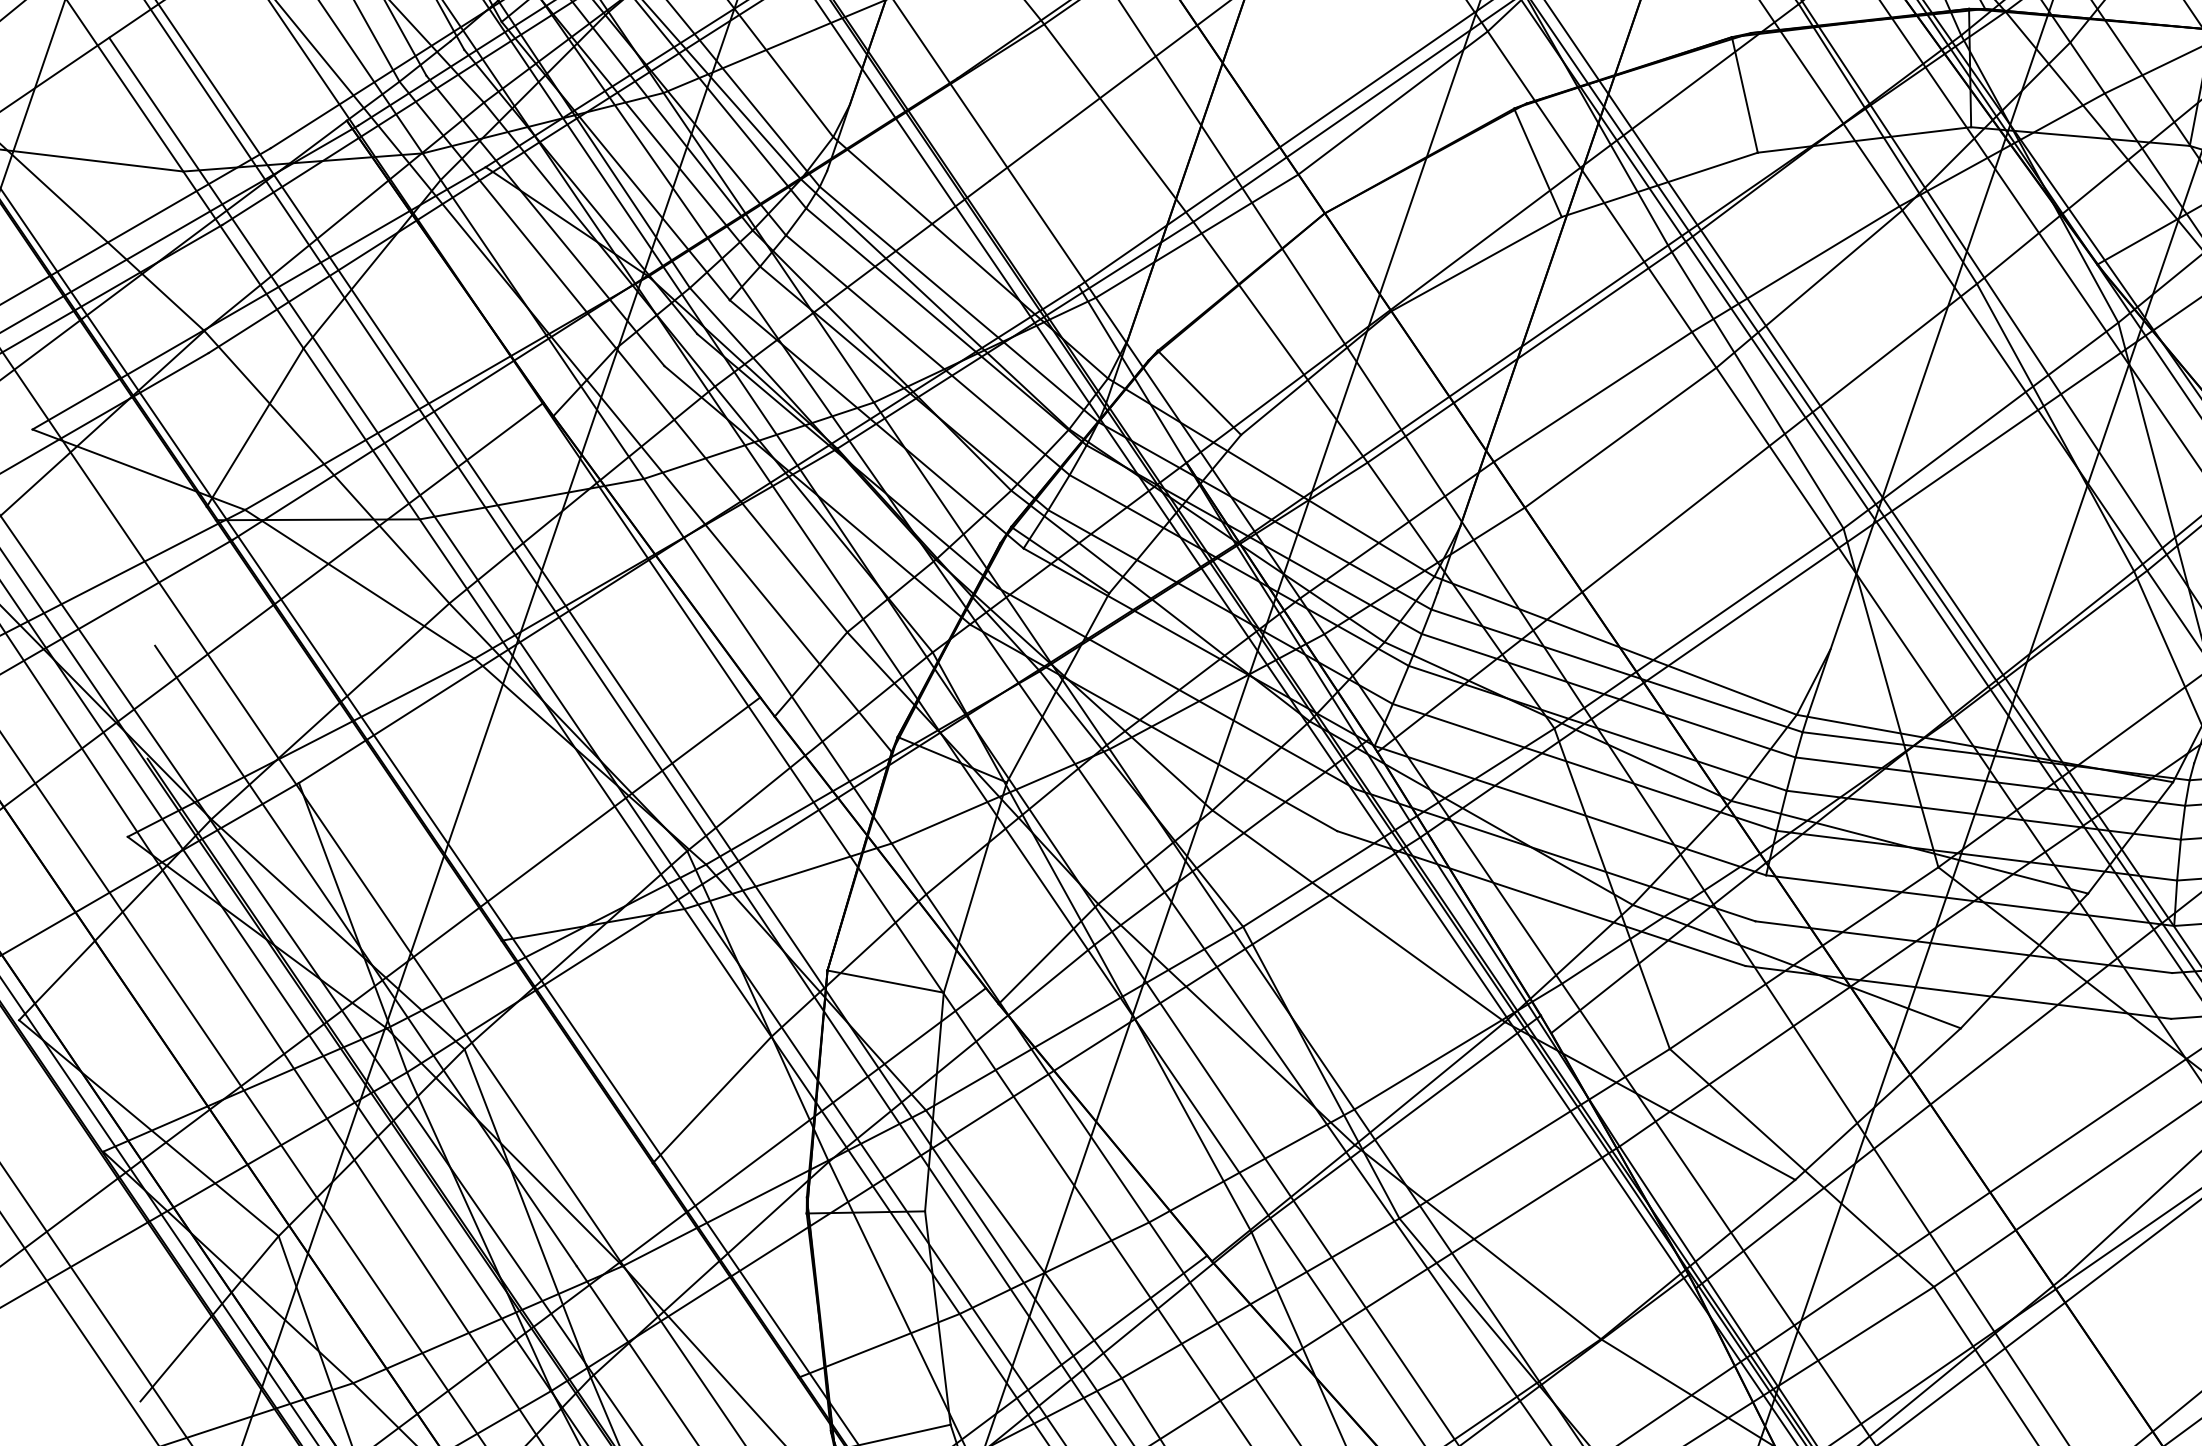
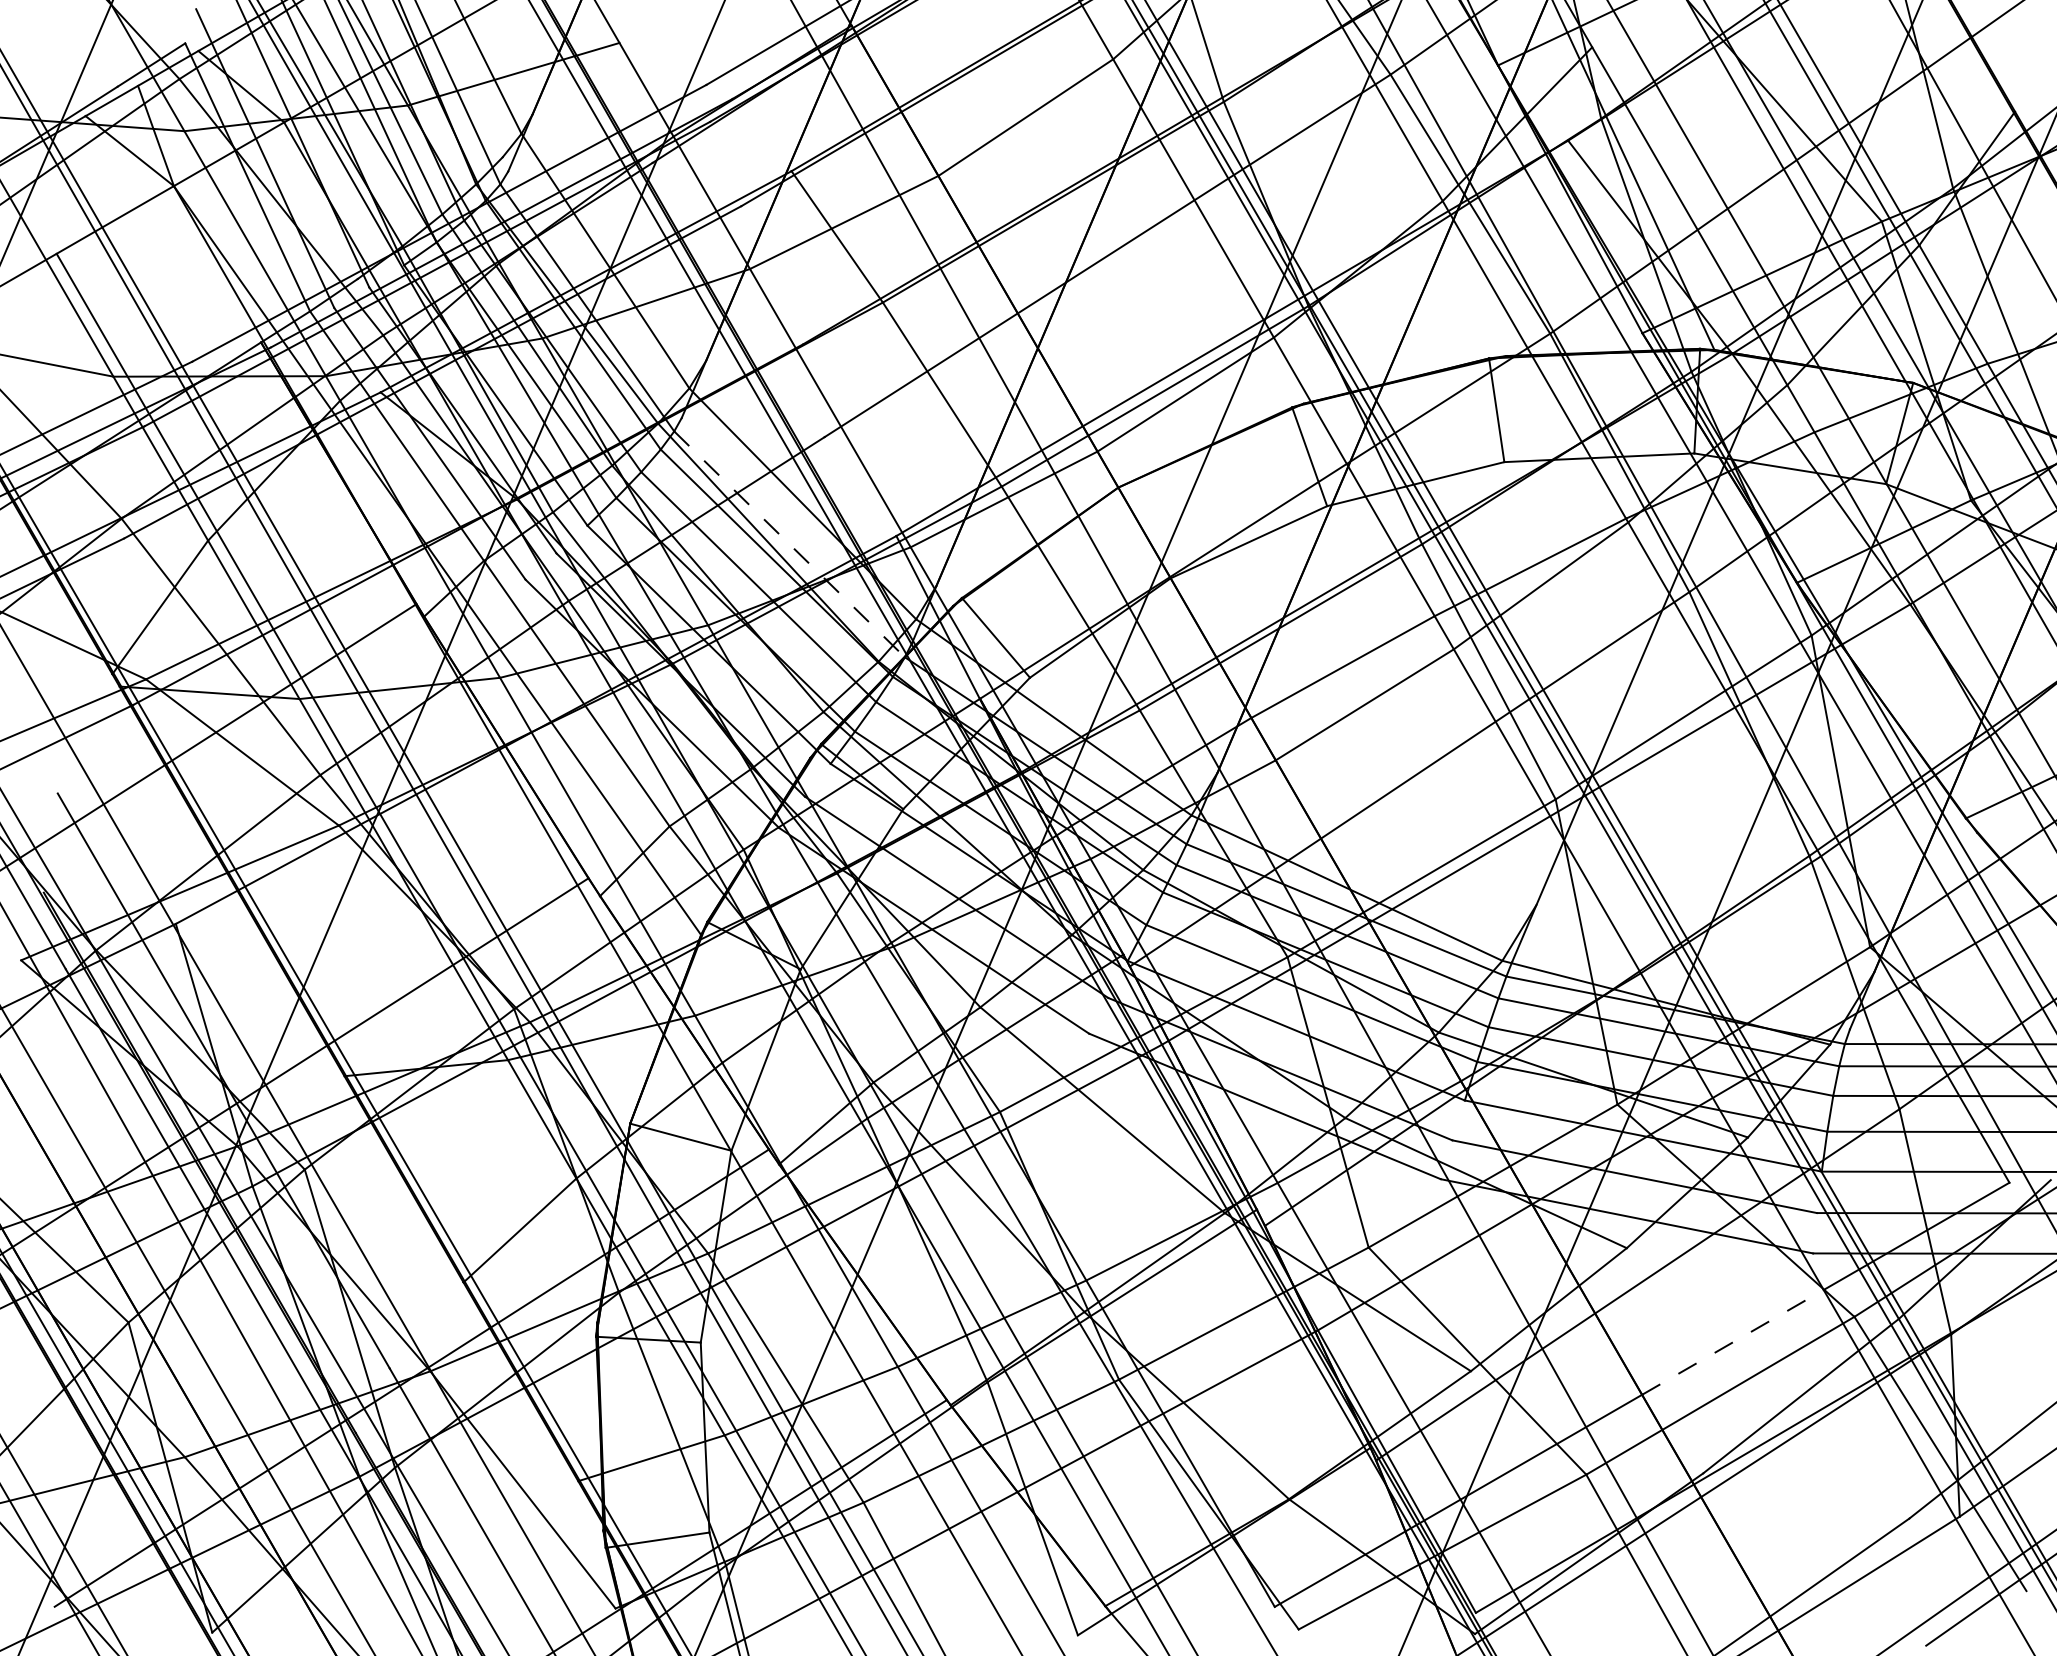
line: (959, 304) -> (789, 544), solid -> dashed
line: (2087, 1125) -> (1732, 1342), solid -> dashed

